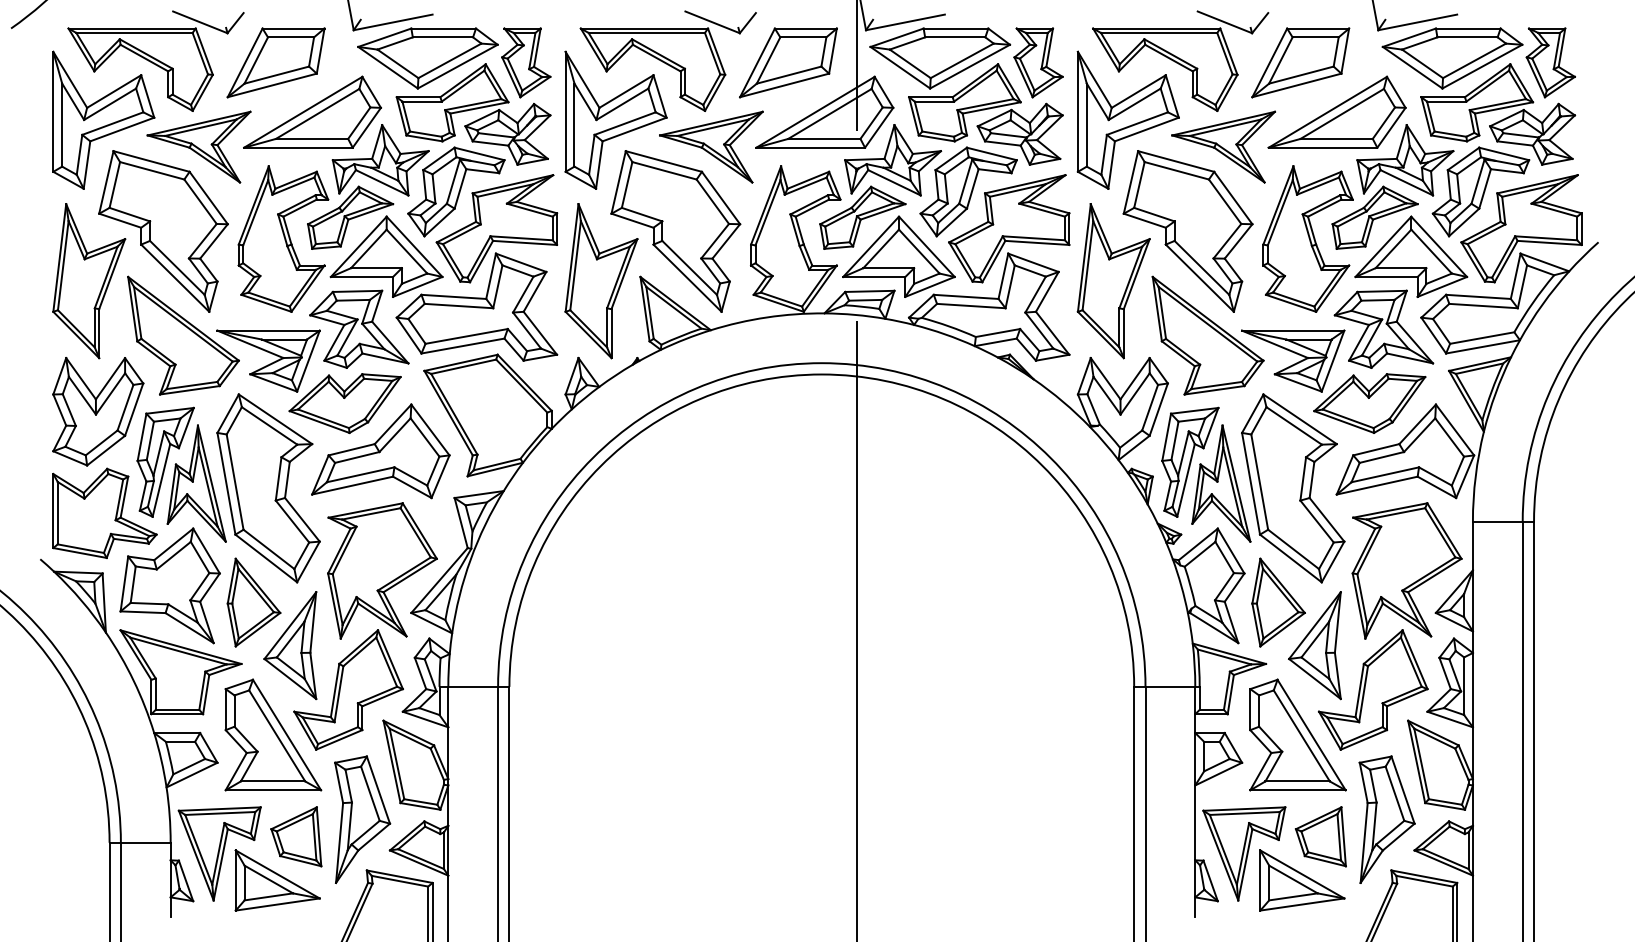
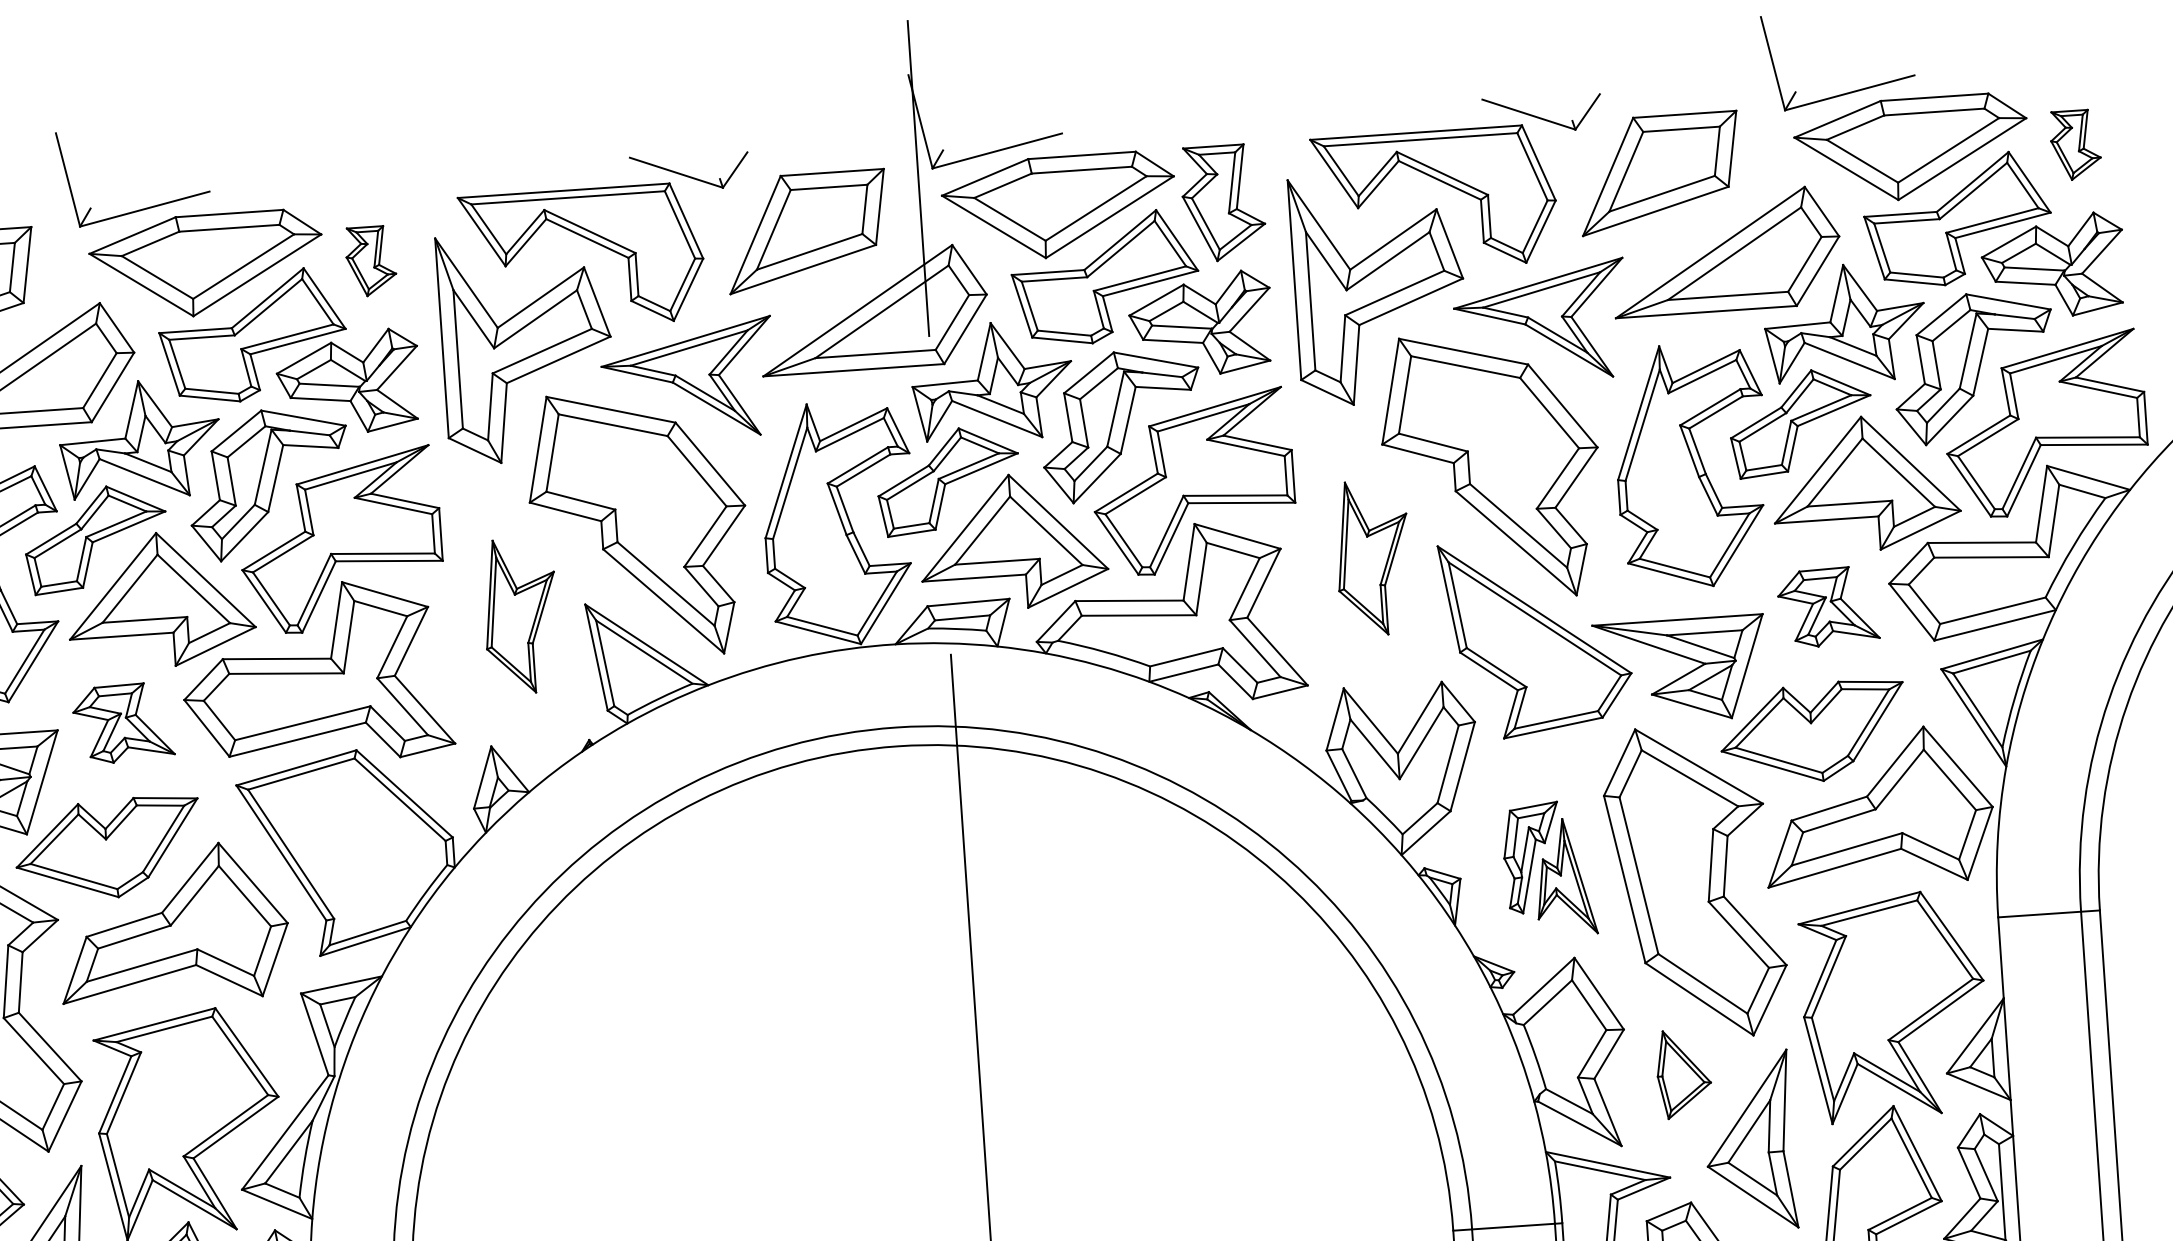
part: (526, 62) -> (371, 260), size x0.6
part: (1550, 62) -> (2075, 144), size x0.6
part: (601, 281) -> (520, 616), size x0.6
part: (1113, 281) -> (1372, 558), size x0.6
part: (359, 328) -> (123, 722), size x0.6
part: (1383, 328) -> (1827, 606), size x0.6
part: (1206, 474) -> (1549, 869), size x0.6
part: (1278, 602) -> (1683, 1073), size x0.6

